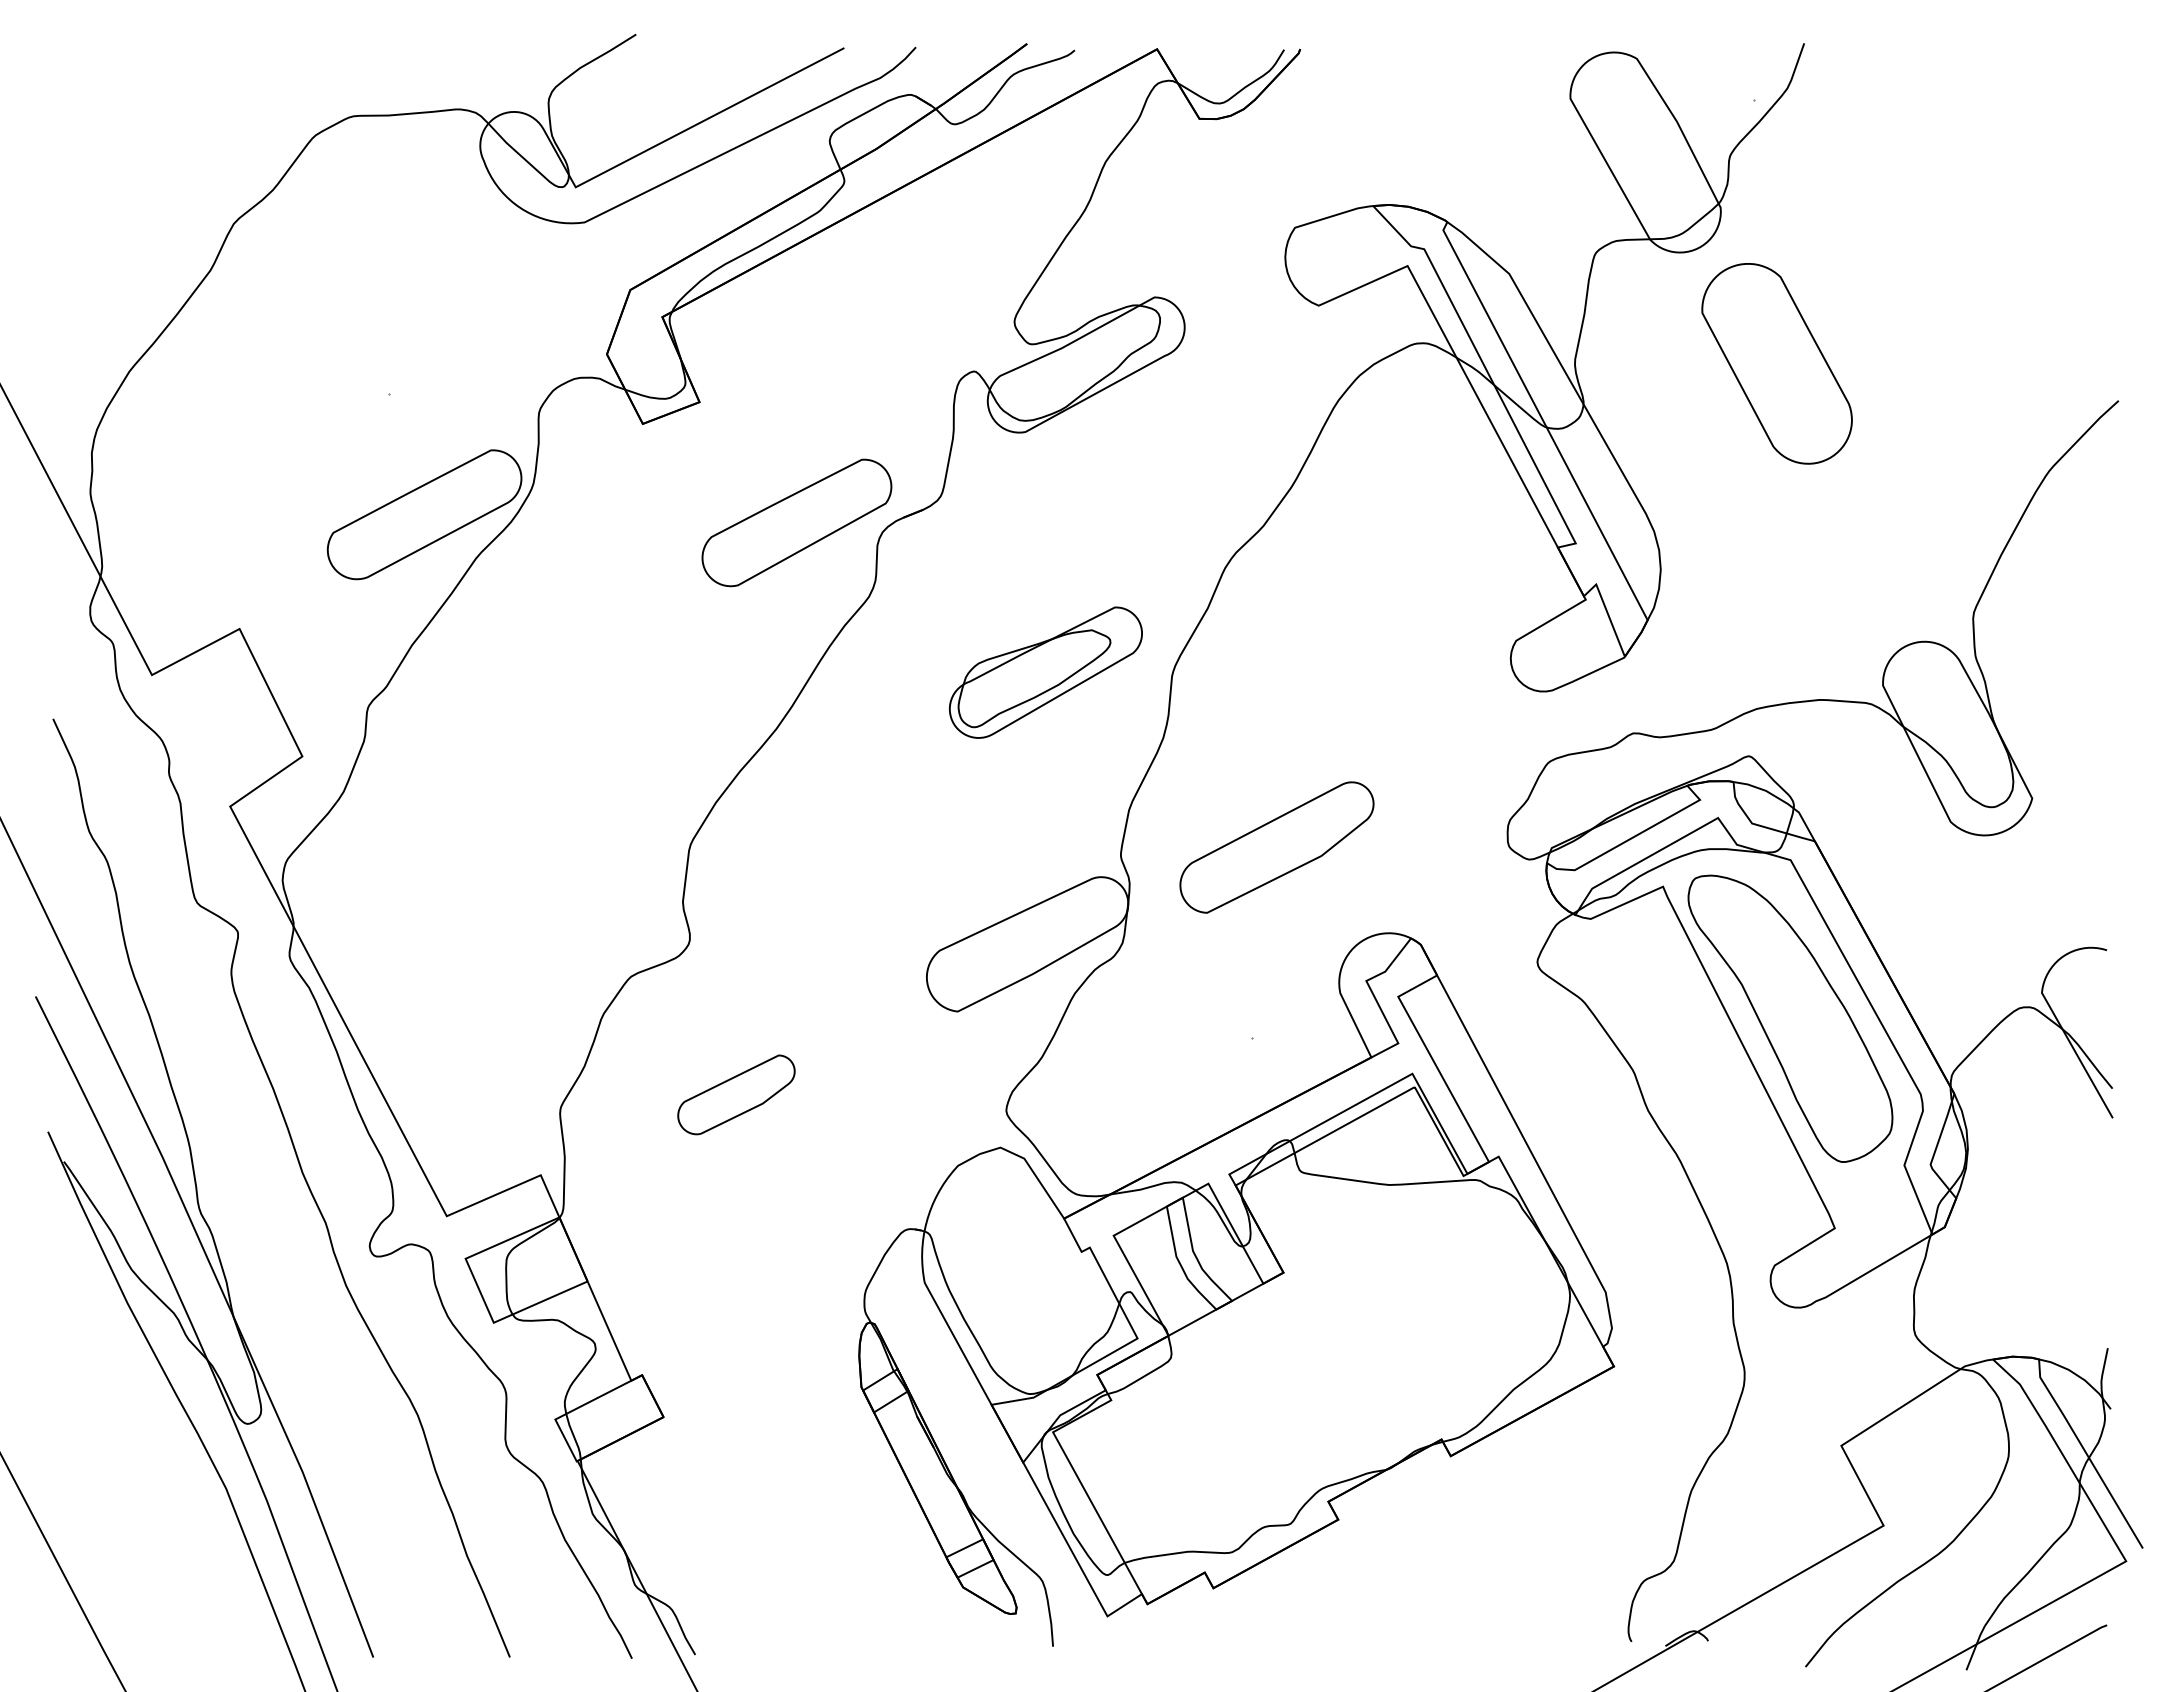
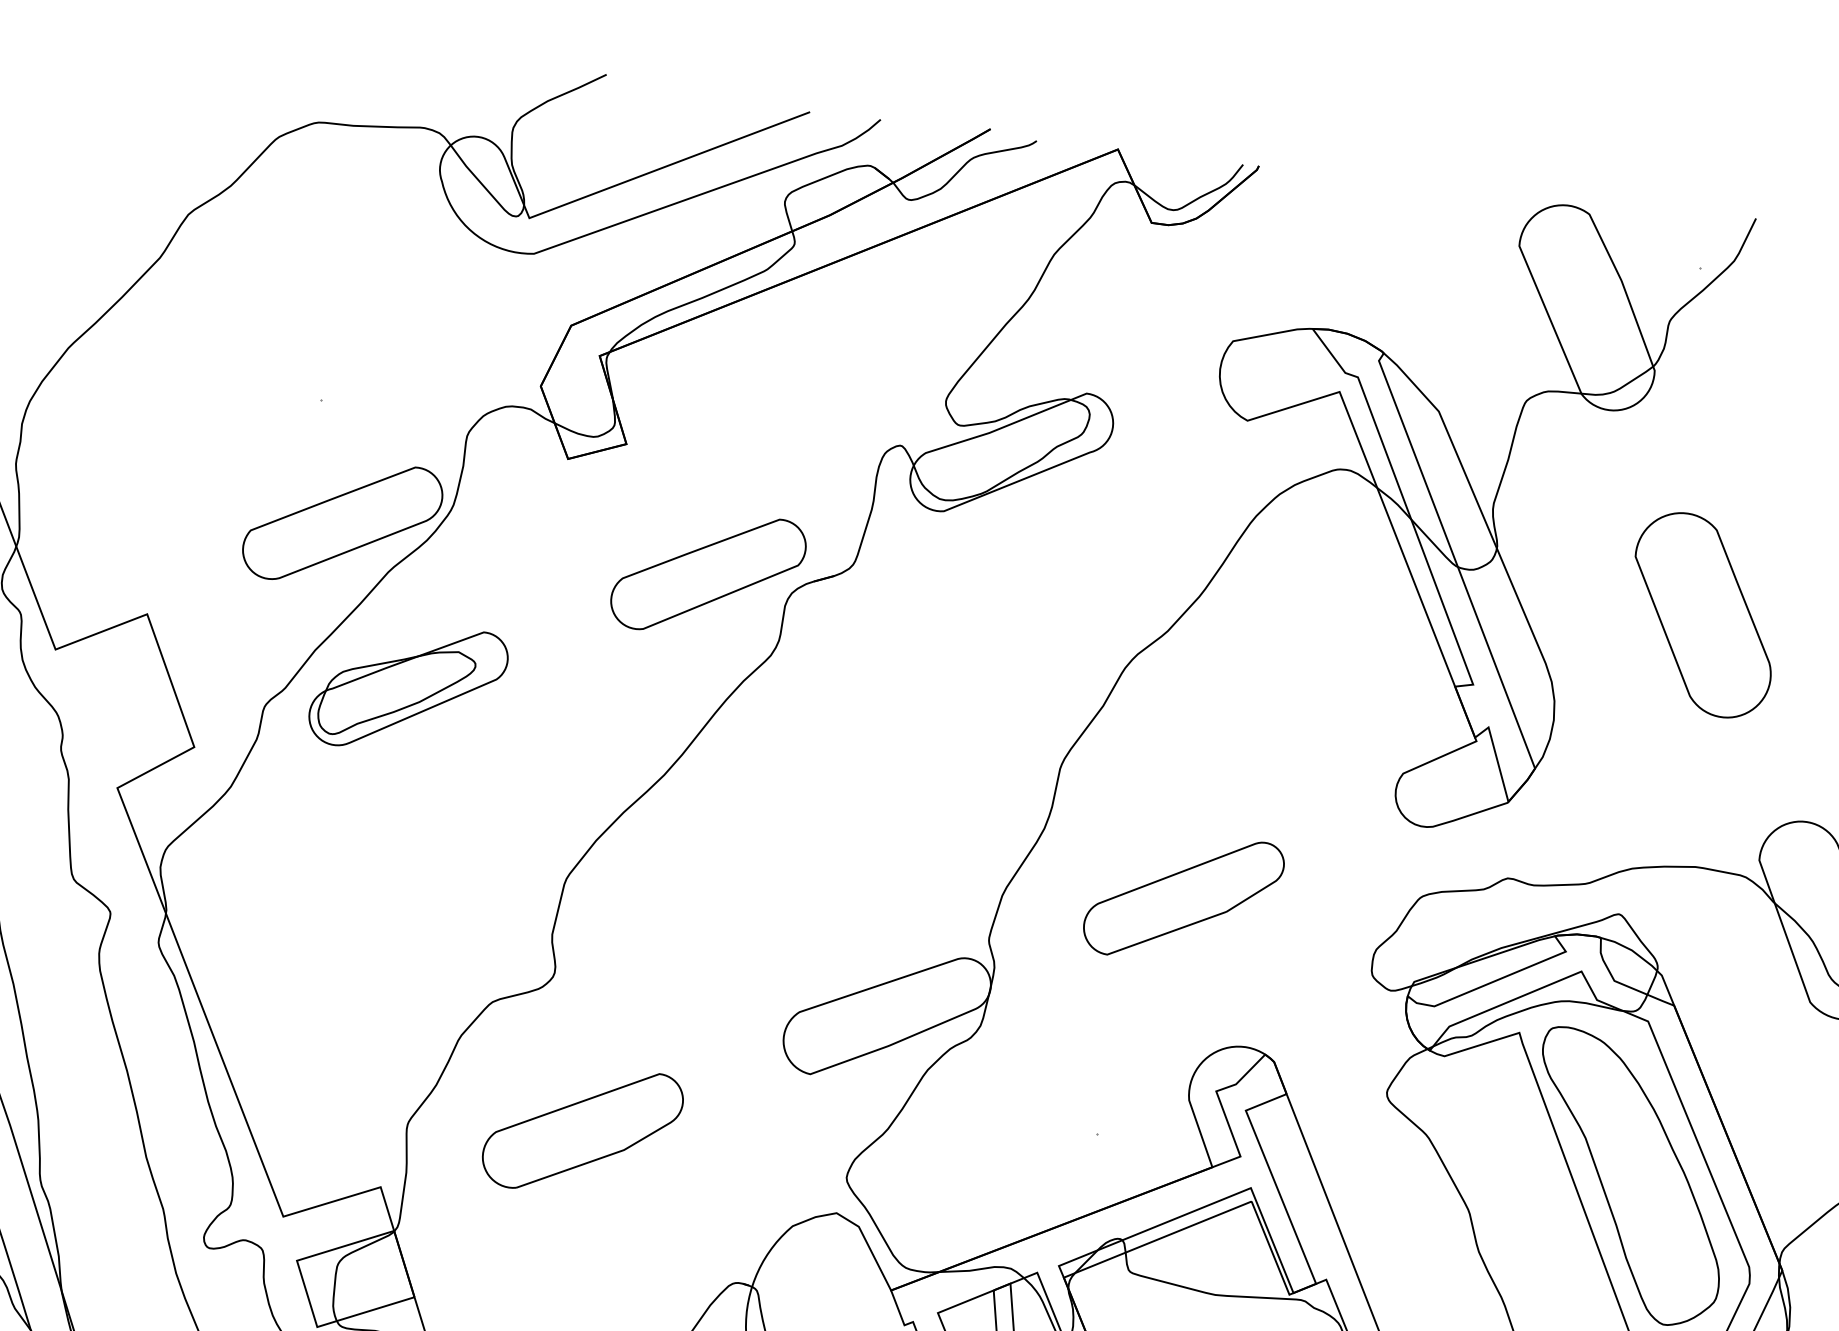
part: (1776, 363) -> (1702, 614), moved
part: (1045, 672) -> (408, 688), moved
part: (1276, 847) -> (1183, 898), moved
part: (736, 1094) -> (582, 1130), size x1.67

